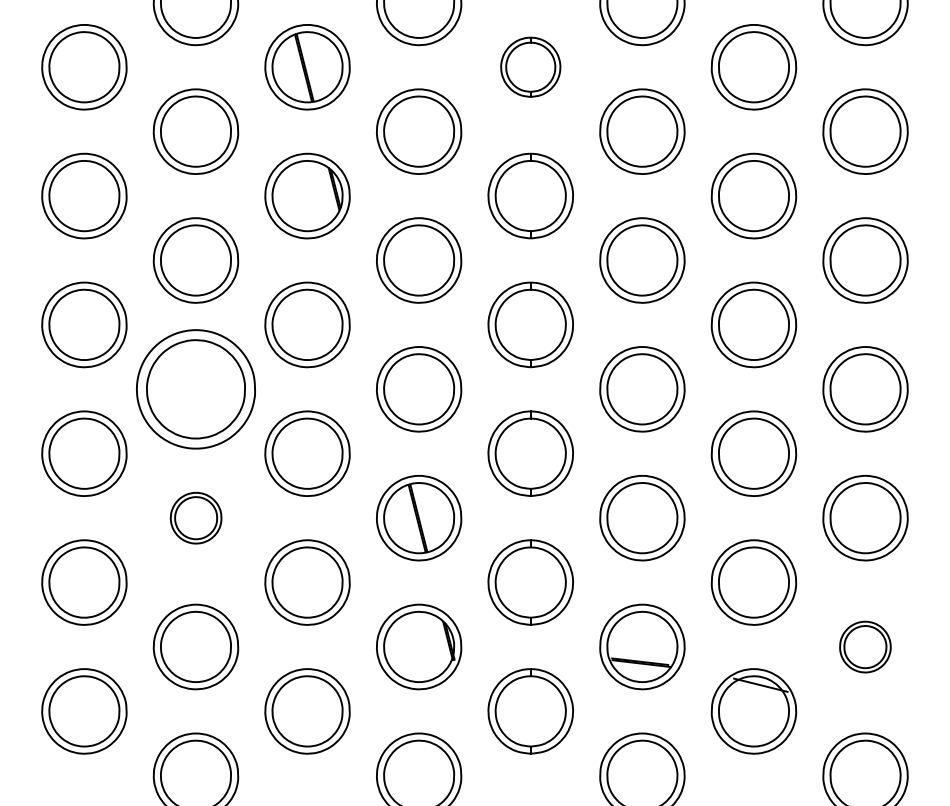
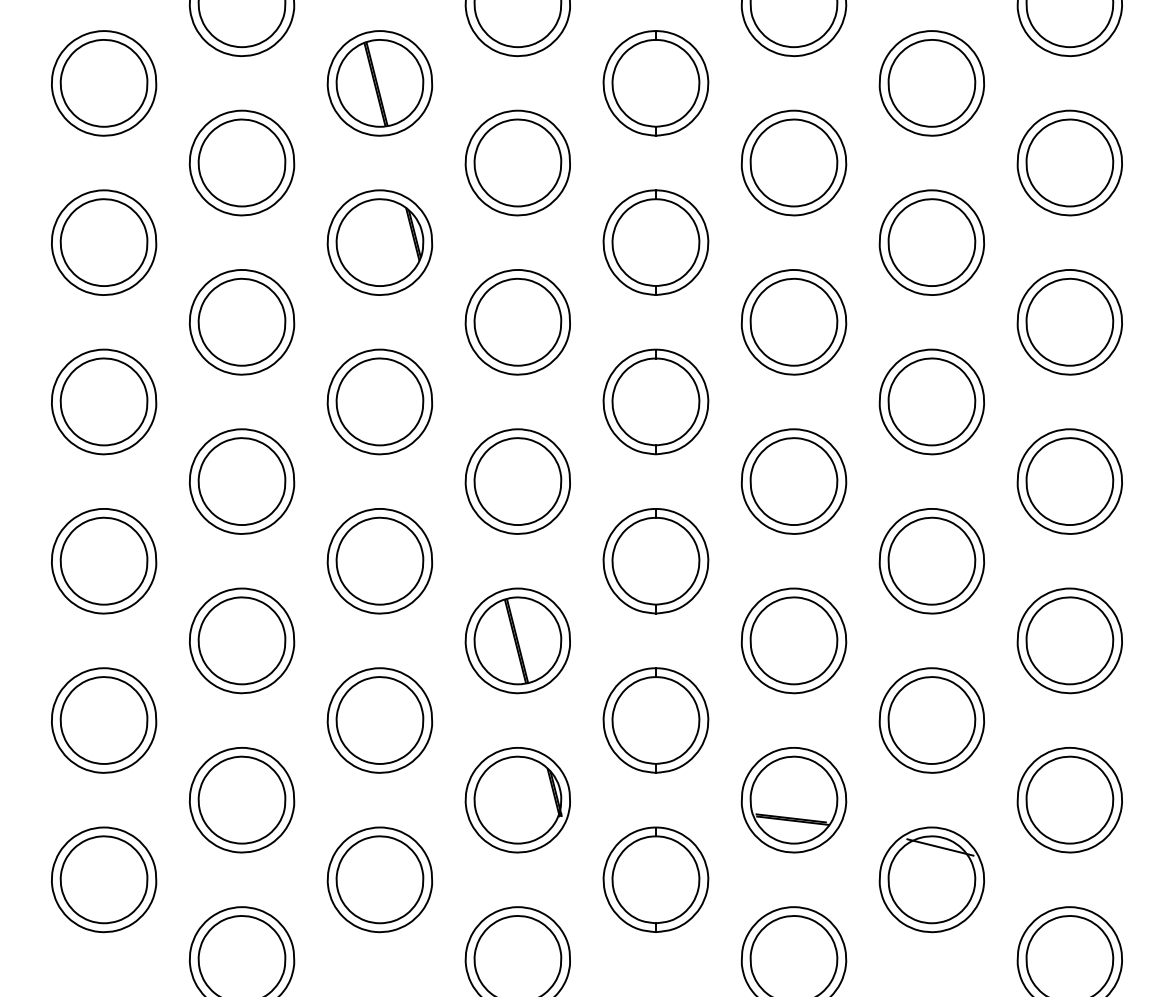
part: (530, 67) -> (655, 83), size x1.43
part: (195, 389) -> (241, 481), size x0.71
part: (196, 517) -> (242, 640), size x1.67
part: (865, 647) -> (1069, 800), size x1.67

